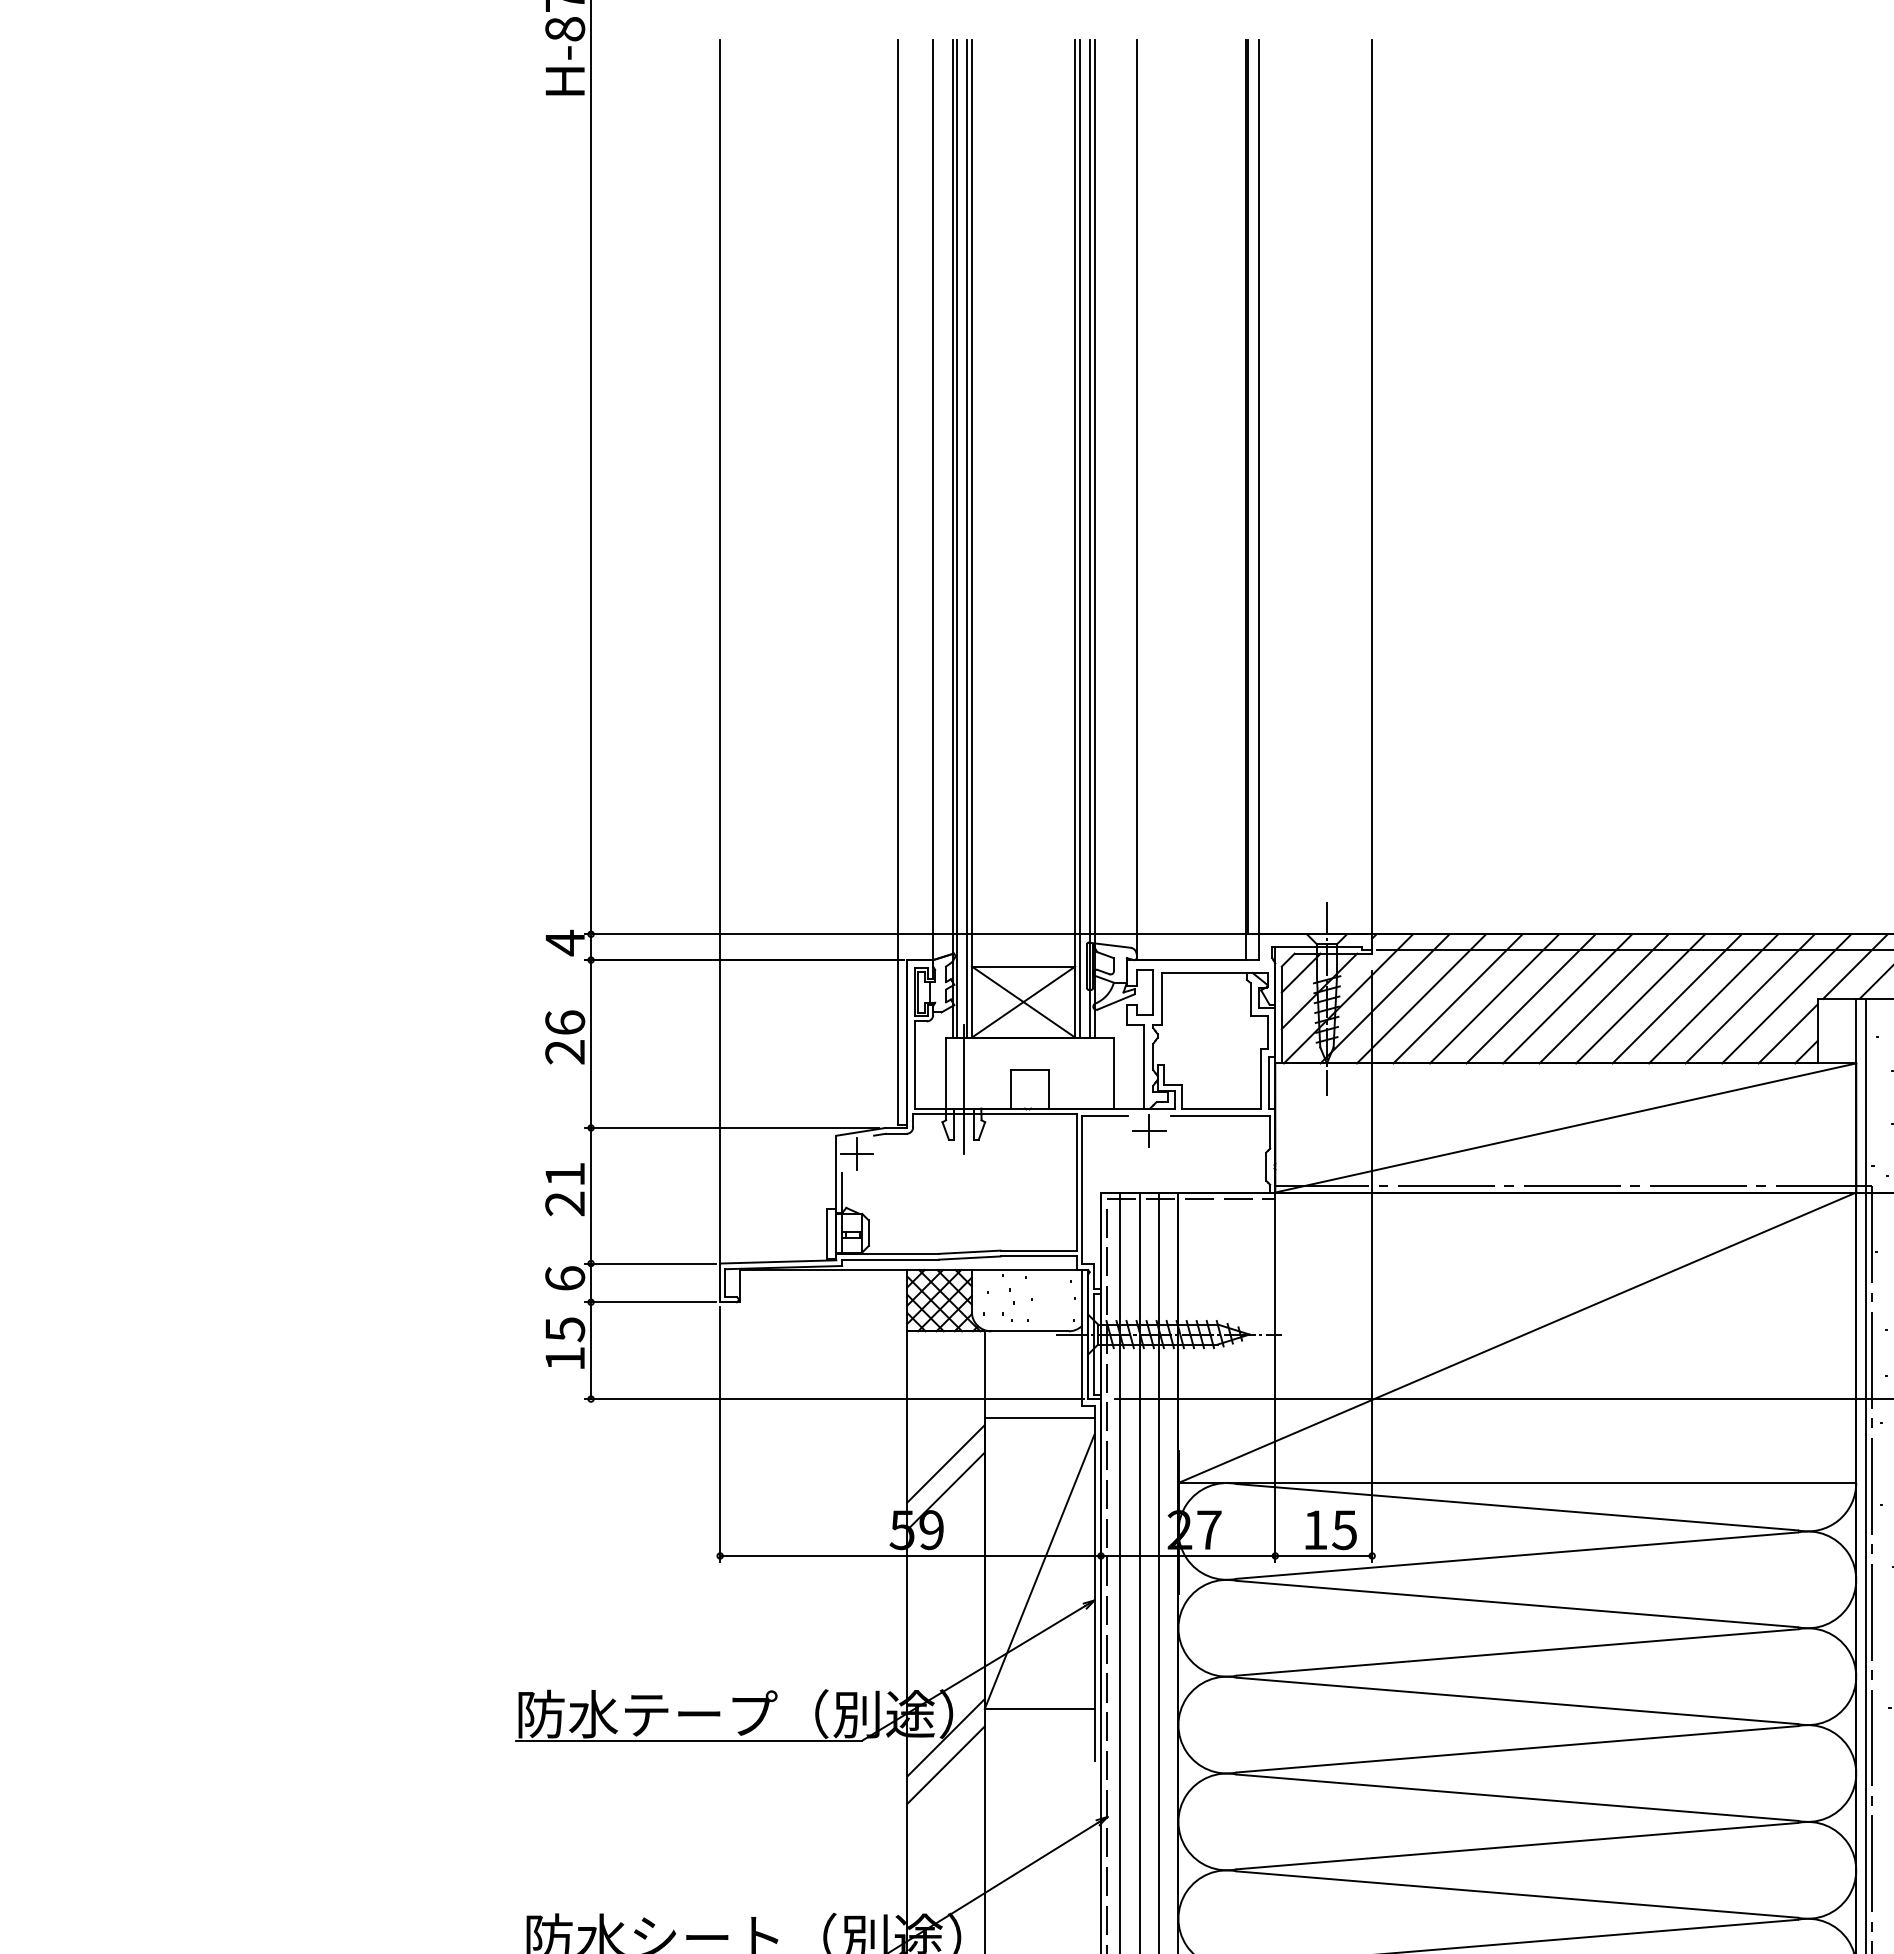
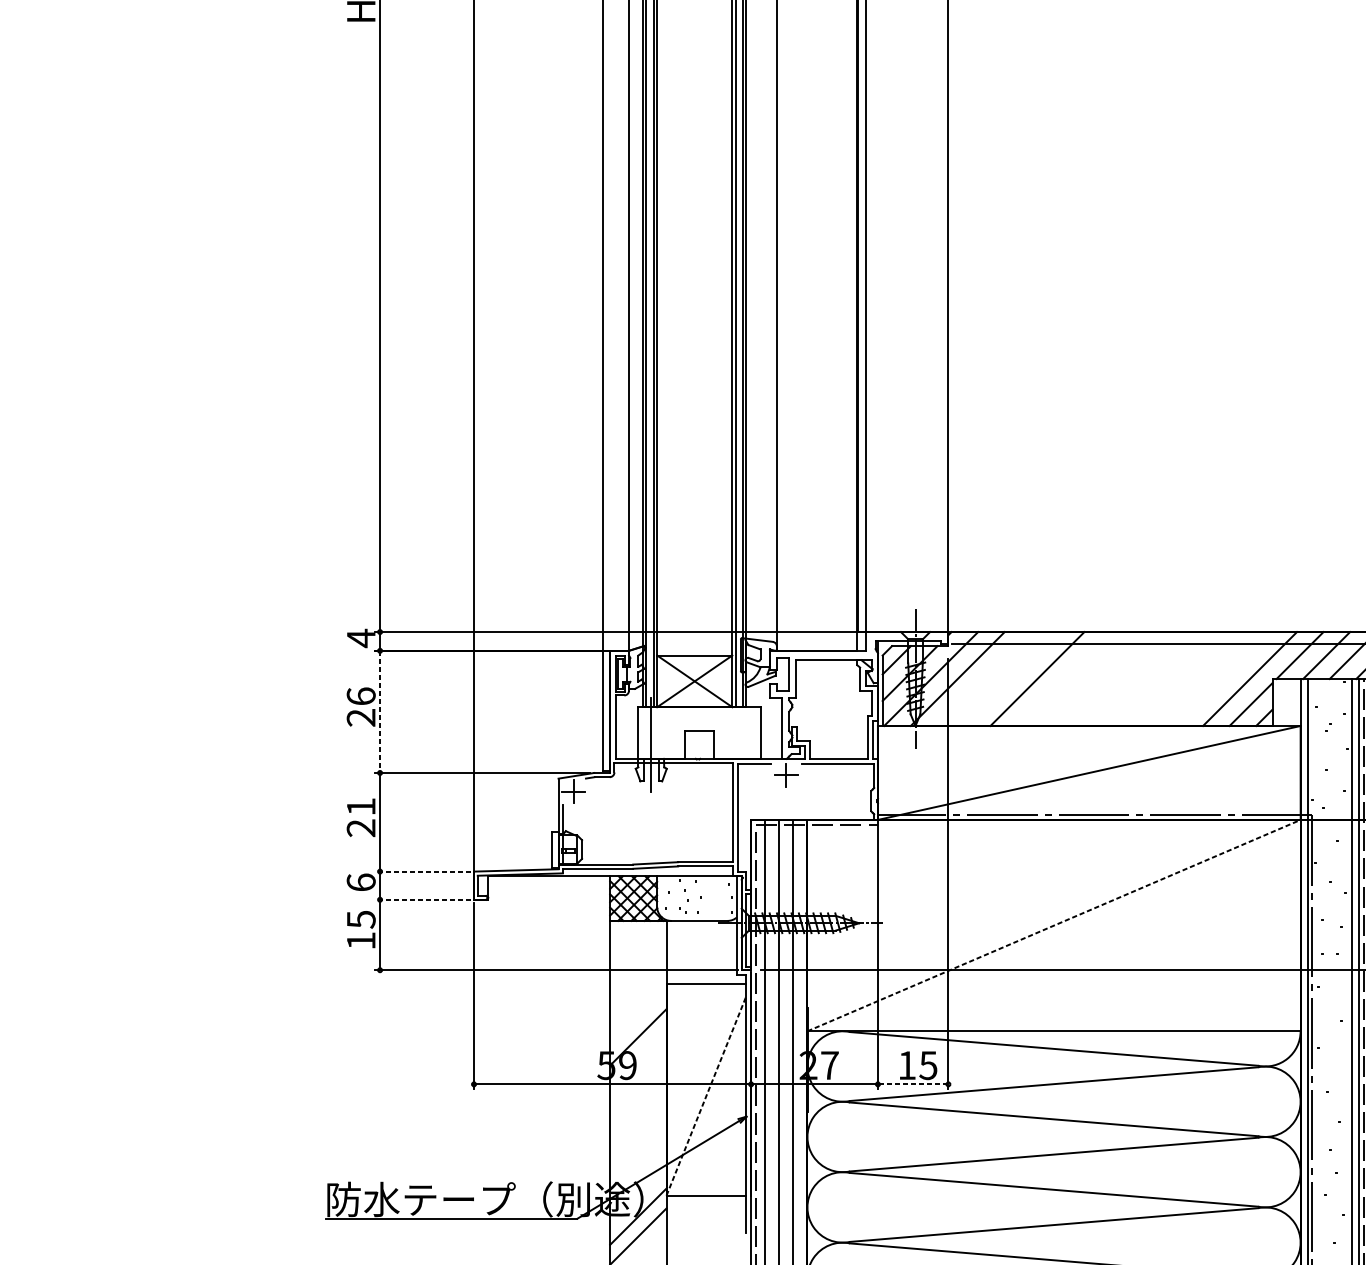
line: (1421, 998) -> (984, 678), removed
line: (1457, 998) -> (1010, 678), removed
line: (1530, 998) -> (1063, 678), removed
line: (1567, 998) -> (1090, 678), removed
line: (1603, 998) -> (1116, 678), removed
line: (1640, 998) -> (1143, 678), removed
line: (1676, 998) -> (1169, 678), removed
line: (1713, 998) -> (1196, 678), removed
line: (1749, 998) -> (1222, 678), removed
line: (591, 1044) -> (380, 712), solid -> dashed
line: (650, 1263) -> (423, 871), solid -> dashed
line: (650, 1302) -> (423, 899), solid -> dashed
line: (1517, 1337) -> (1054, 925), solid -> dashed
line: (945, 1463) -> (637, 1017), removed
line: (1323, 1555) -> (913, 1084), solid -> dashed
line: (1039, 1571) -> (706, 1095), solid -> dashed

